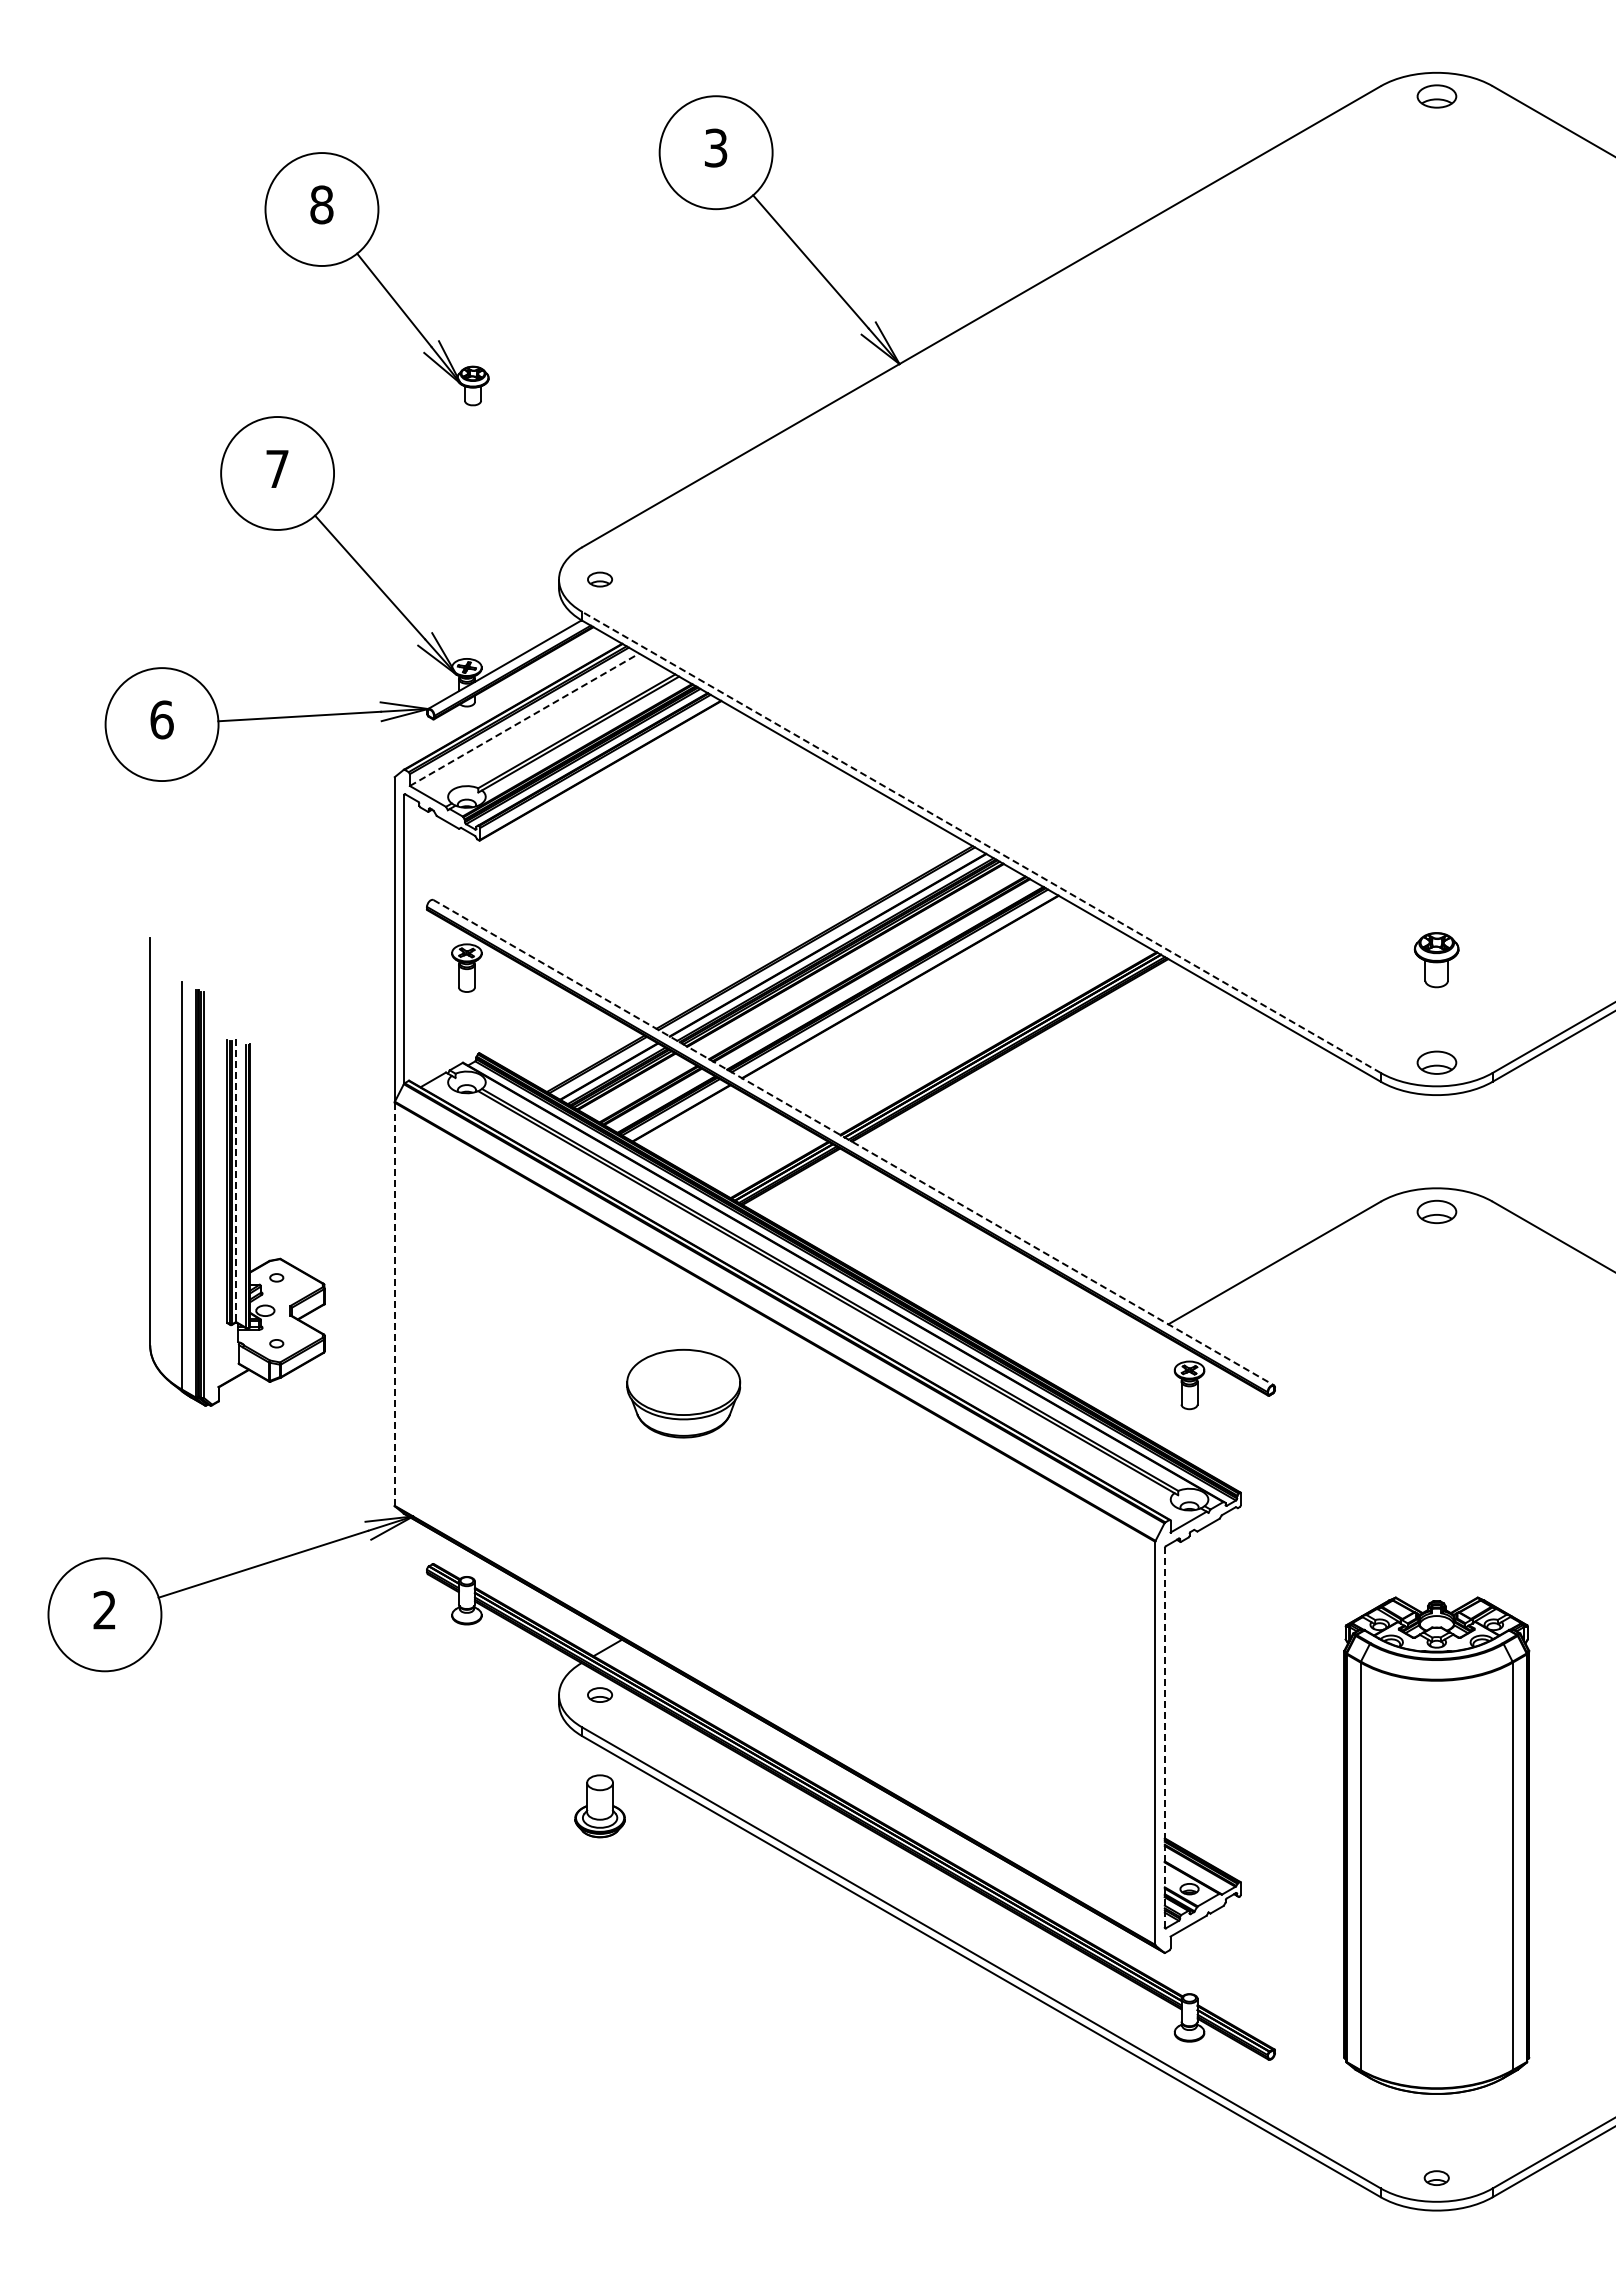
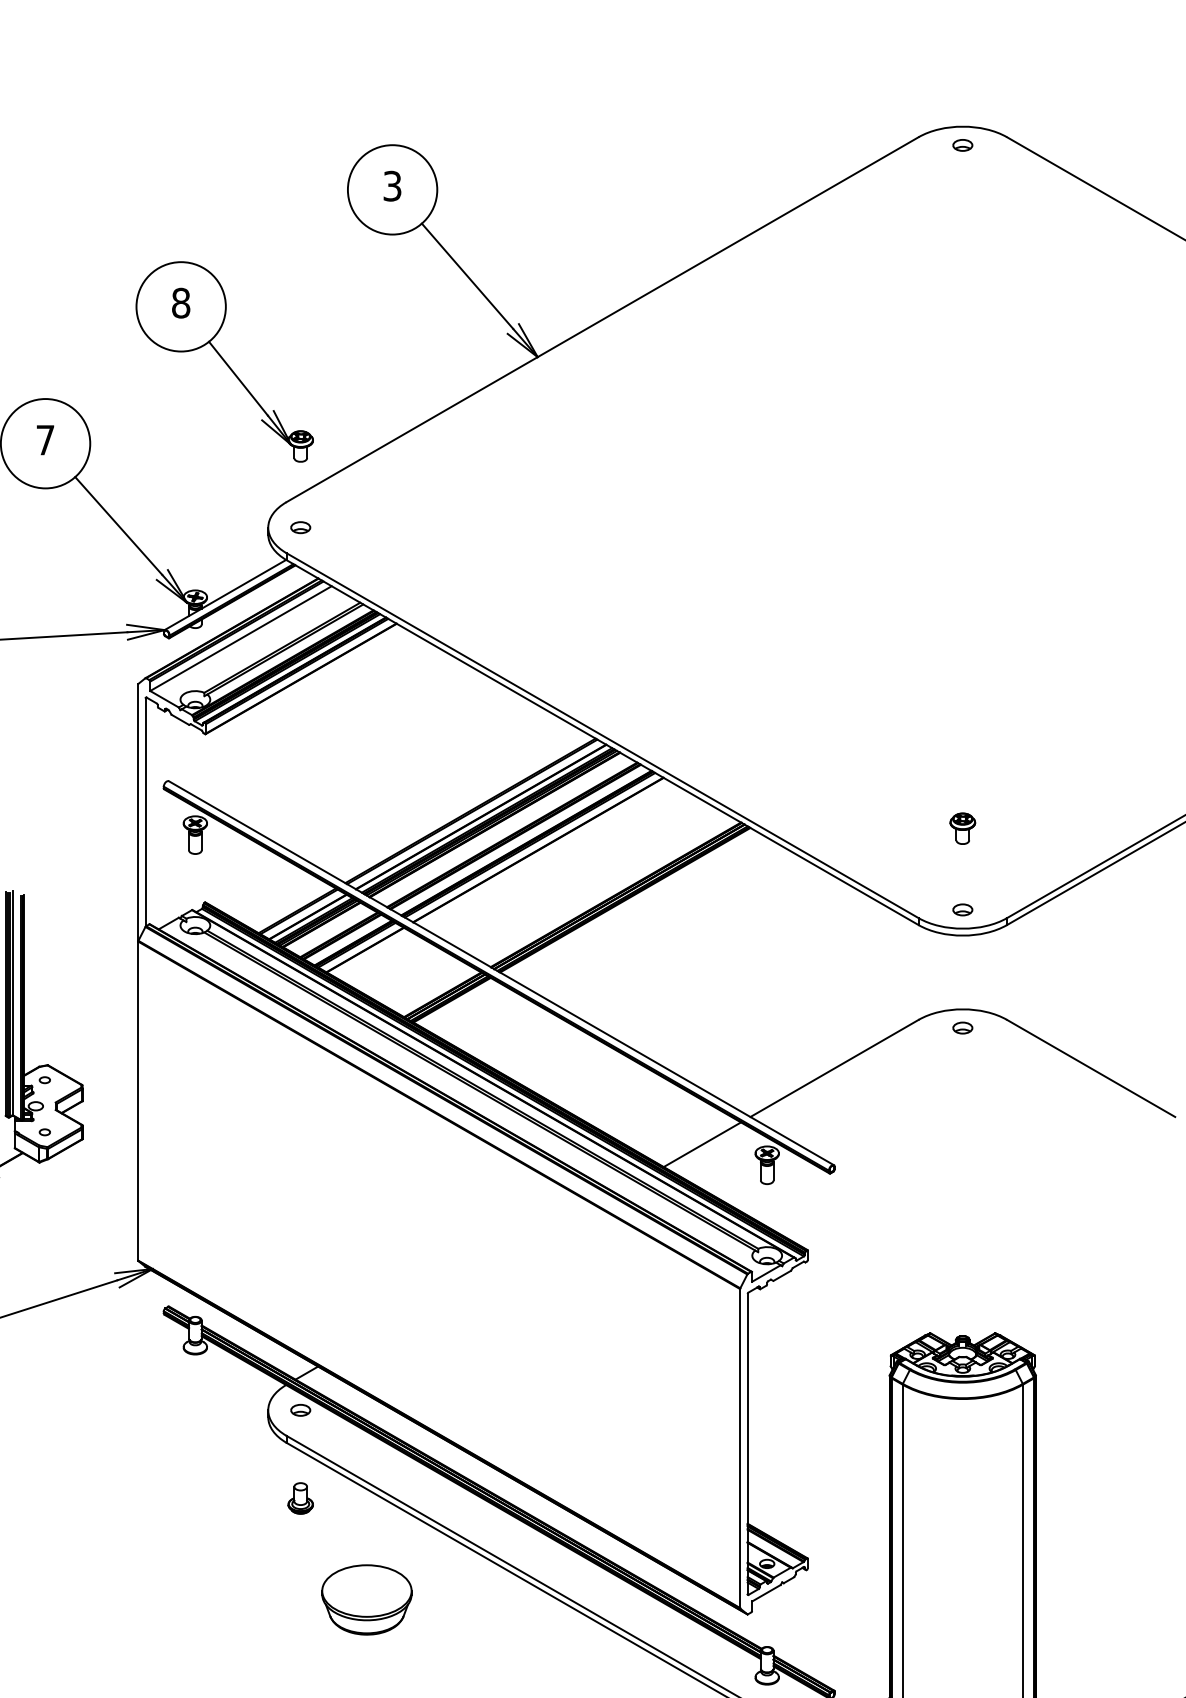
part: (1436, 96) -> (962, 145), size x0.62
part: (376, 279) -> (224, 362), moved
line: (524, 719) -> (240, 638), dashed -> solid
line: (981, 842) -> (602, 735), dashed -> solid
part: (1436, 959) -> (962, 828), size x0.71
part: (1436, 1062) -> (962, 909), size x0.62
line: (854, 1142) -> (502, 973), dashed -> solid
line: (236, 1181) -> (13, 1003), dashed -> solid
part: (1436, 1211) -> (962, 1027), size x0.62
line: (394, 1304) -> (138, 1101), dashed -> solid
line: (1107, 1359) -> (702, 1144), added
part: (683, 1393) -> (366, 1599), moved
line: (1164, 1737) -> (747, 1443), dashed -> solid
part: (599, 1806) -> (300, 1498), size x0.62

